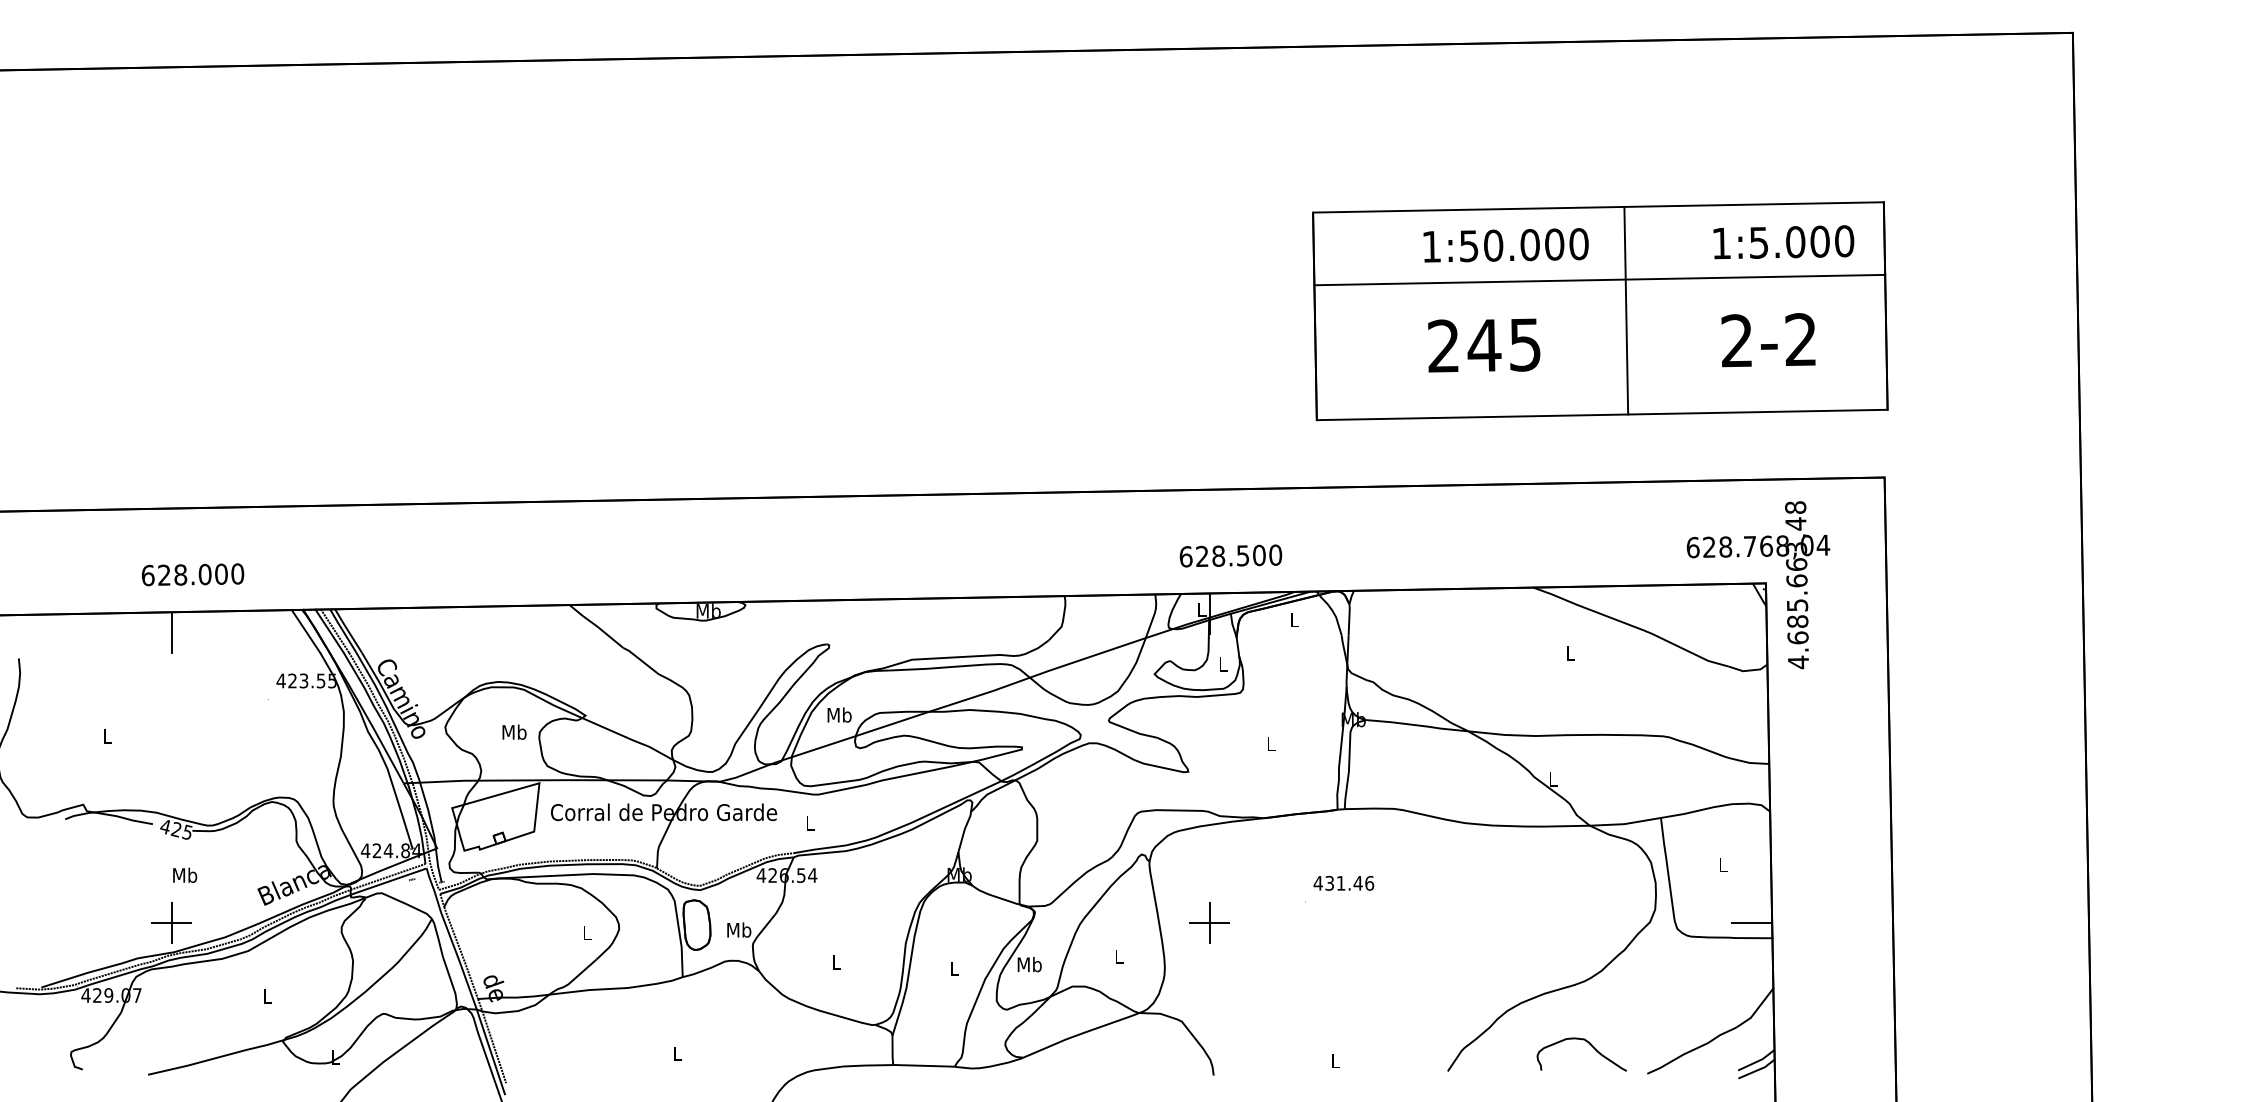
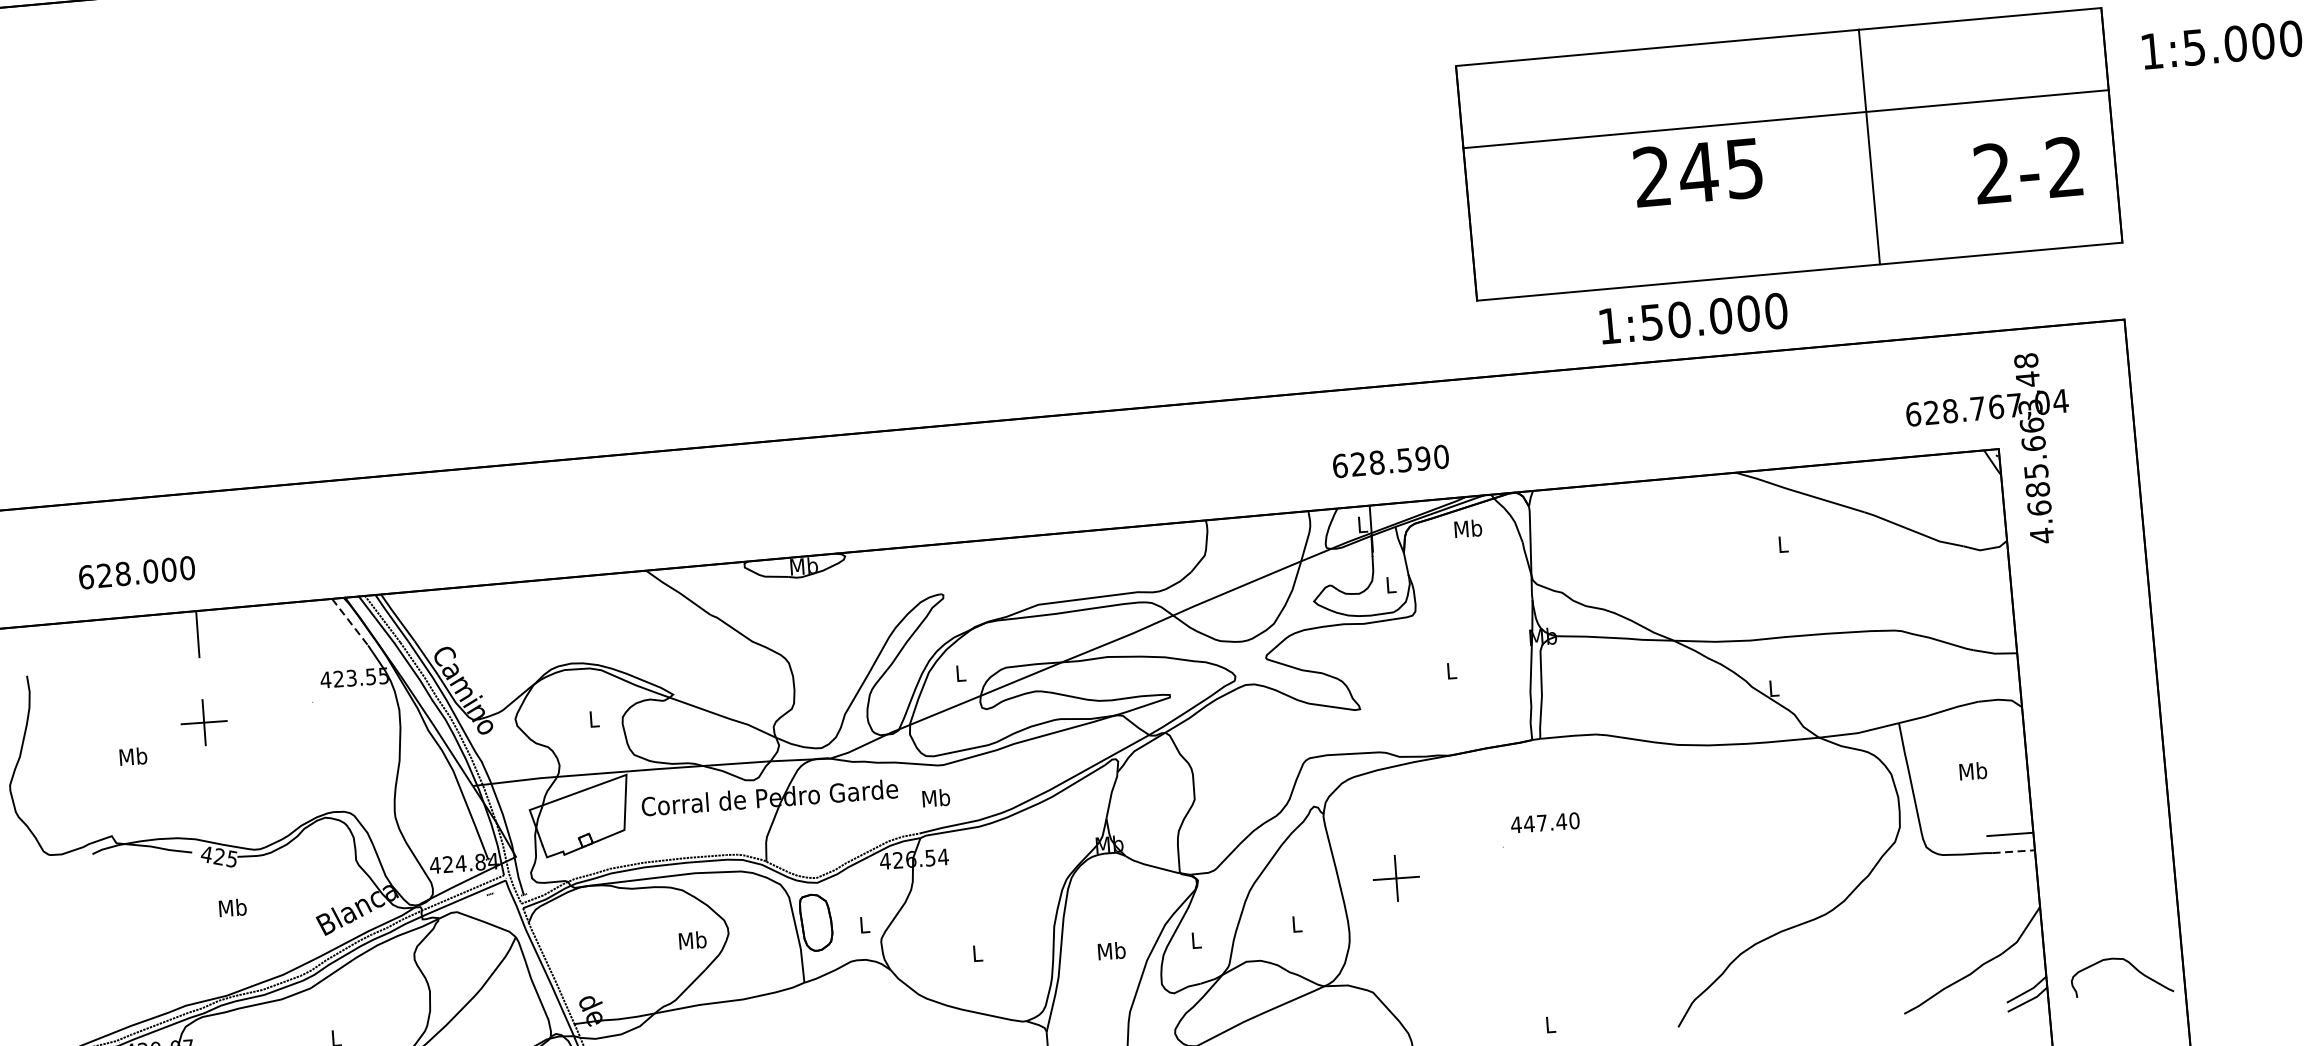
text: (1783, 242) -> (2221, 45), moved
text: (1505, 245) -> (1693, 318), moved
line: (1626, 310) -> (1869, 146), moved
text: (1768, 340) -> (2028, 170), moved
text: (1484, 345) -> (1698, 172), moved
text: (1782, 545) -> (2014, 404), 628.768,04 -> 628.767,04
text: (1258, 555) -> (1422, 458), 628.500 -> 628.590
text: (192, 574) -> (136, 572), moved
text: (1294, 619) -> (1468, 528), L -> Mb
line: (306, 631) -> (350, 621), solid -> dashed
text: (839, 714) -> (960, 672), Mb -> L
text: (514, 731) -> (594, 718), Mb -> L
text: (107, 735) -> (133, 755), L -> Mb
text: (810, 822) -> (936, 797), L -> Mb
text: (1723, 864) -> (1973, 770), L -> Mb
text: (1349, 882) -> (1551, 821), 431.46 -> 447.40
part: (171, 922) -> (204, 722), moved
text: (739, 929) -> (864, 924), Mb -> L
text: (587, 932) -> (693, 939), L -> Mb
line: (1753, 938) -> (2013, 852), solid -> dashed
text: (1029, 964) -> (1195, 940), Mb -> L
text: (954, 968) -> (1111, 950), L -> Mb
curve: (1590, 1045) -> (2130, 965), moved

